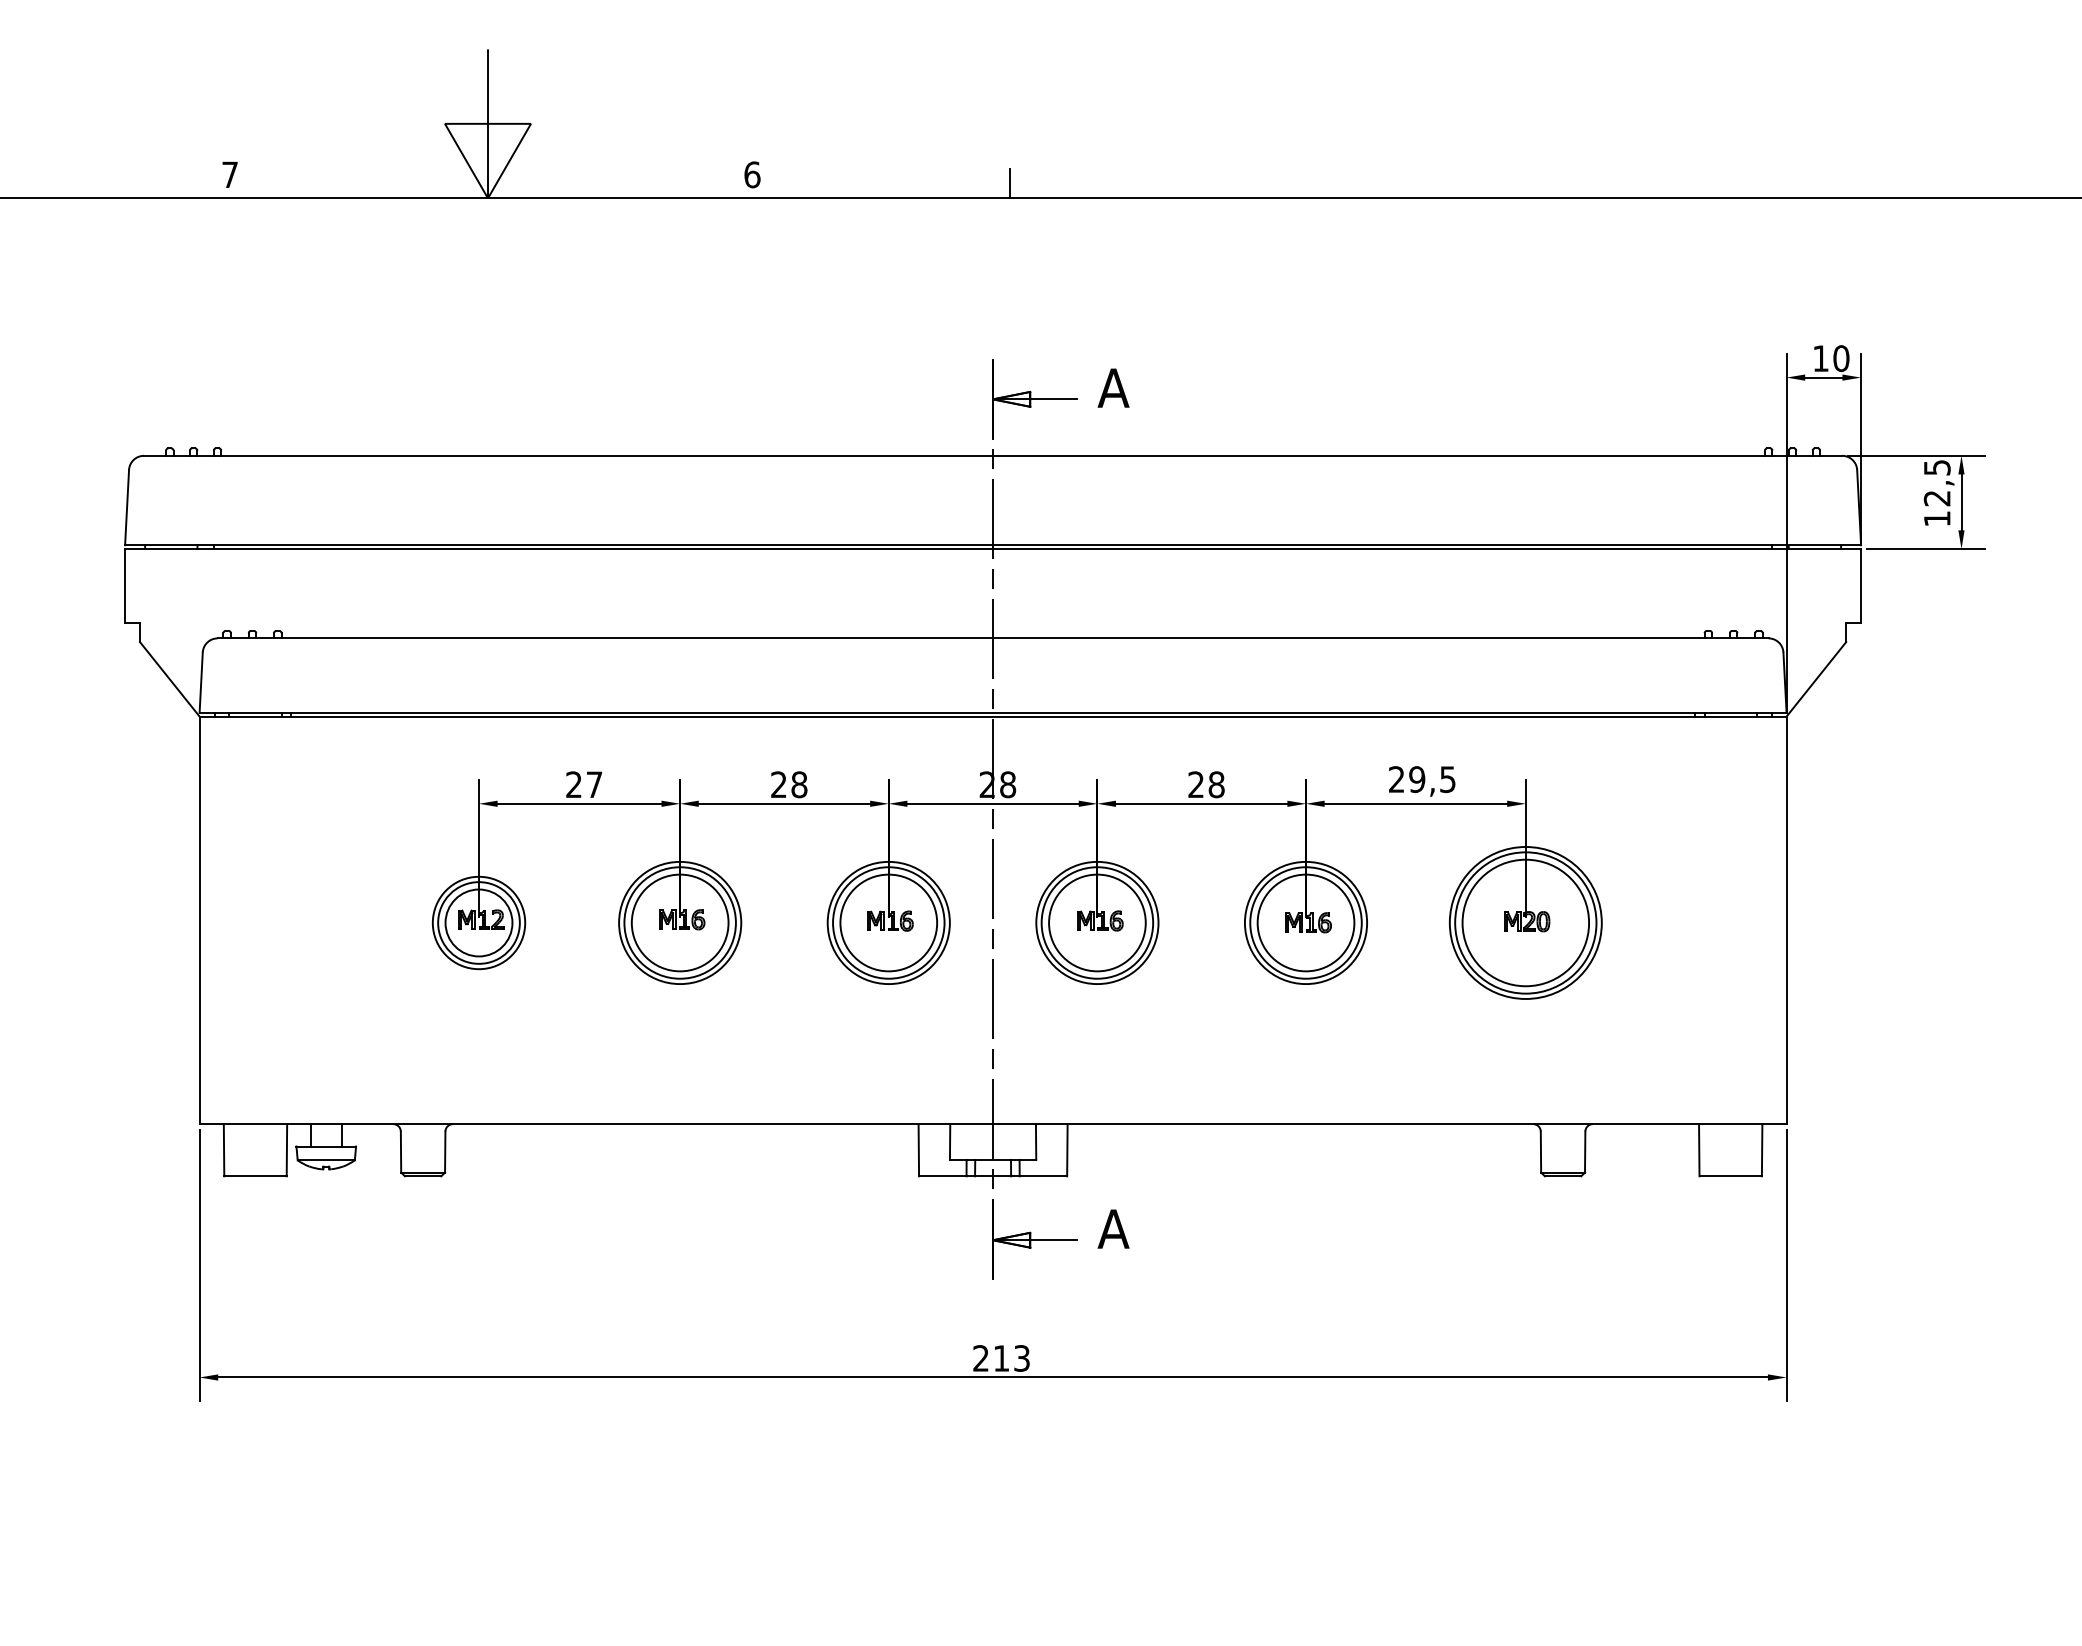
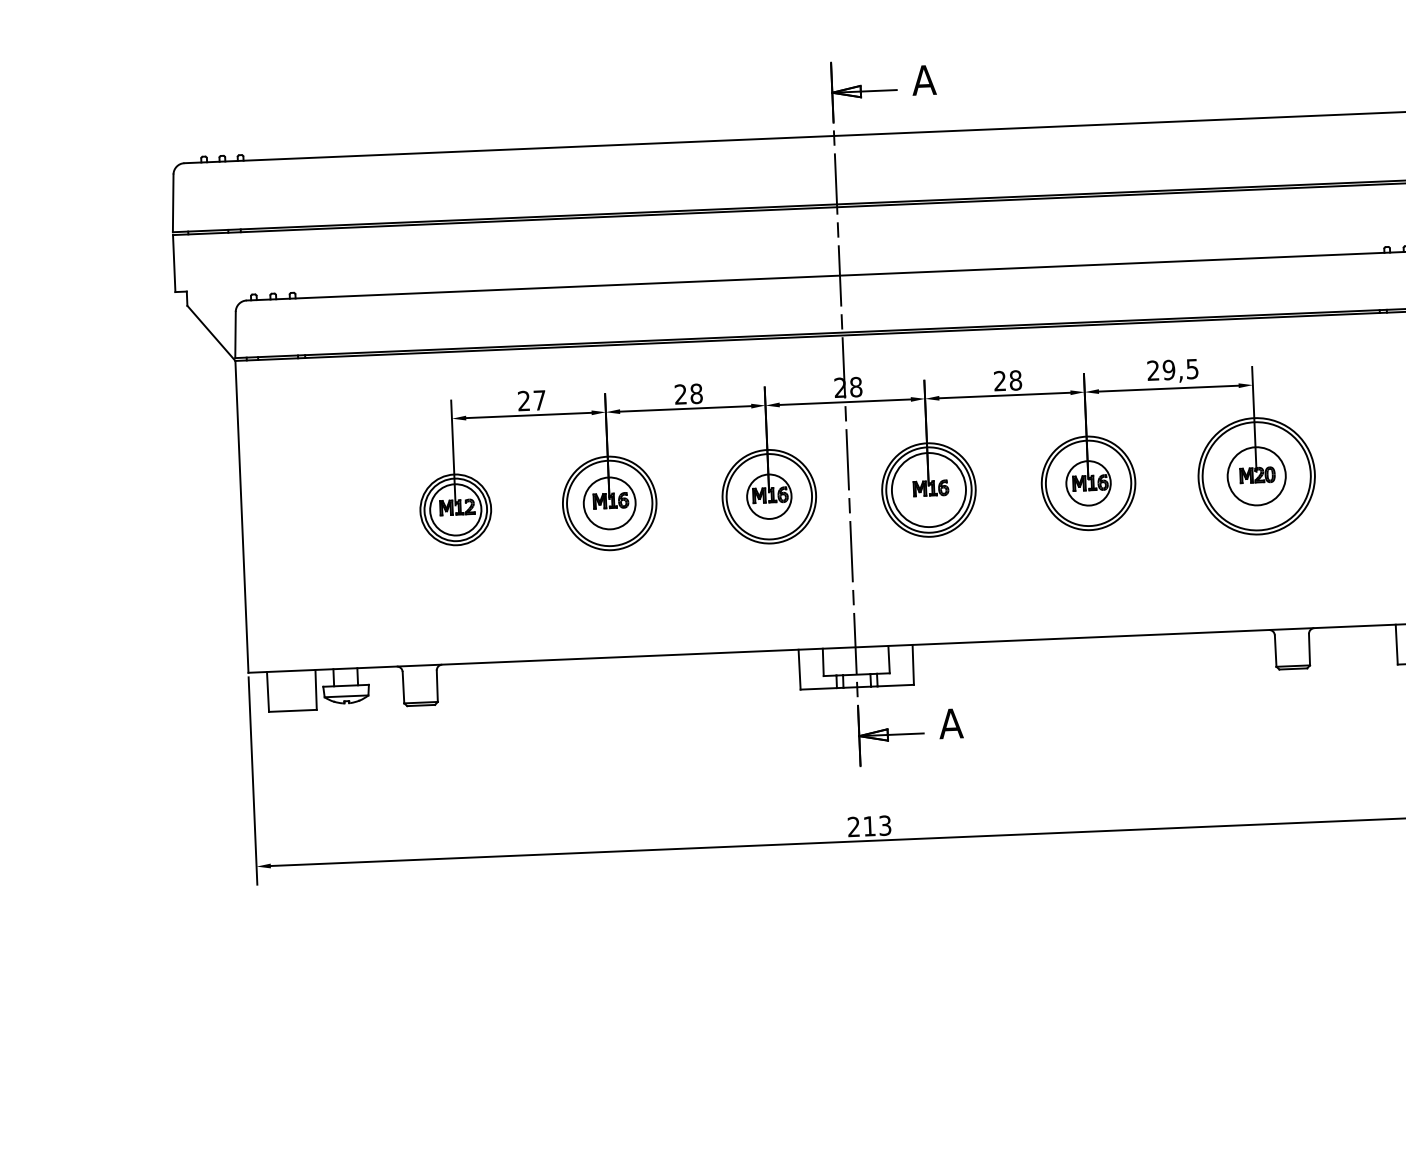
circle: (679, 922) -> (609, 503), size x0.7
circle: (888, 922) -> (769, 496), size x0.6
circle: (1305, 922) -> (1088, 483), size x0.6
circle: (1525, 922) -> (1256, 475), size x0.6

